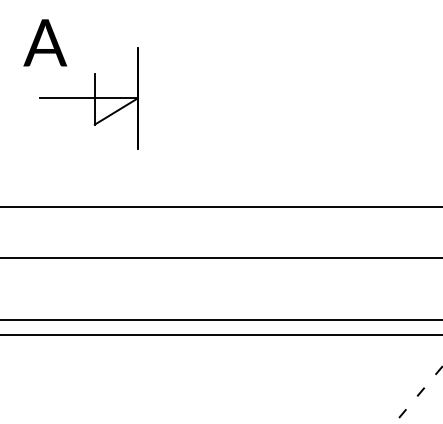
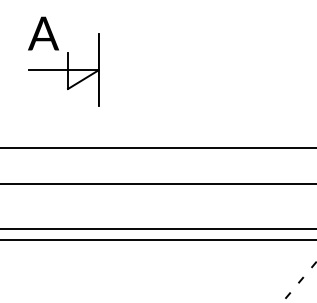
text: (45, 42) -> (43, 33), moved

